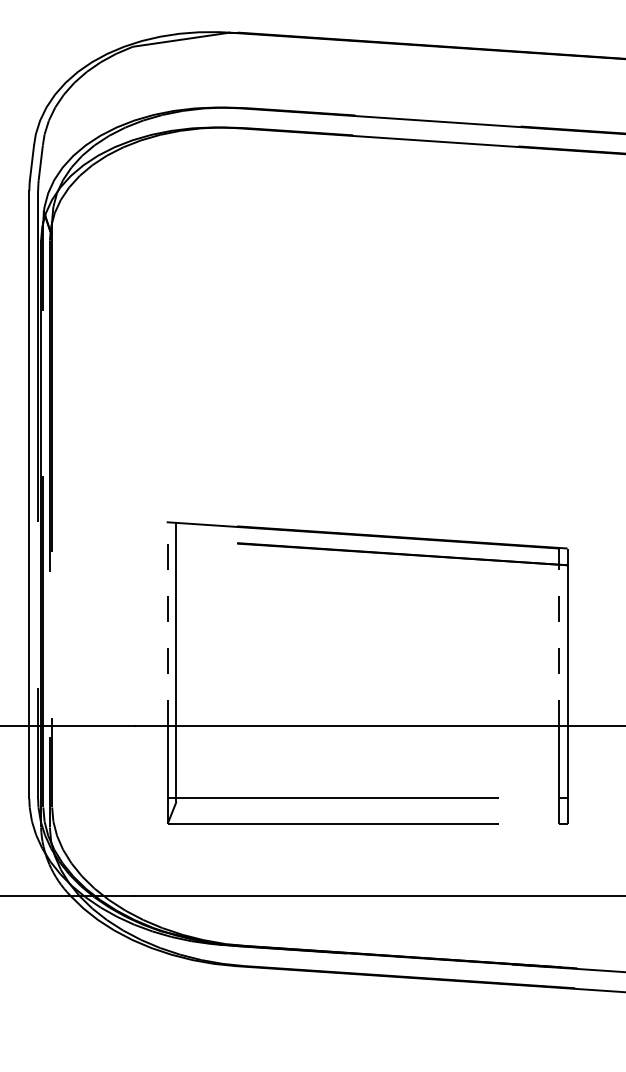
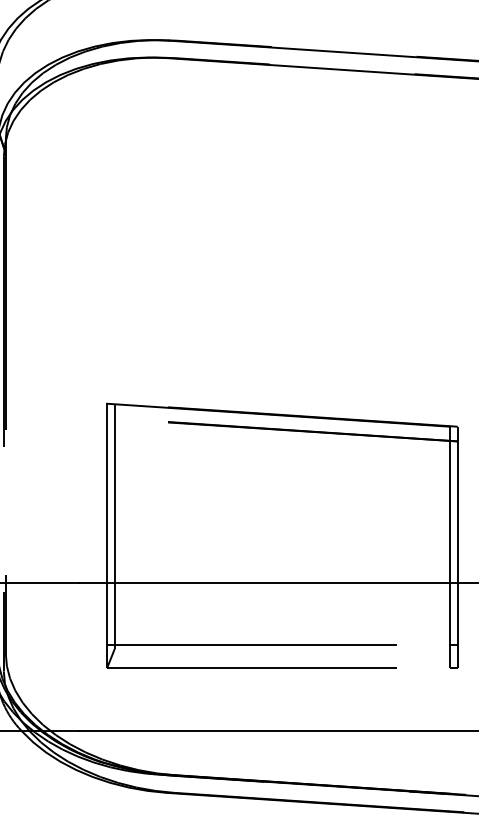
line: (167, 624) -> (106, 493), dashed -> solid
line: (558, 637) -> (449, 504), dashed -> solid

